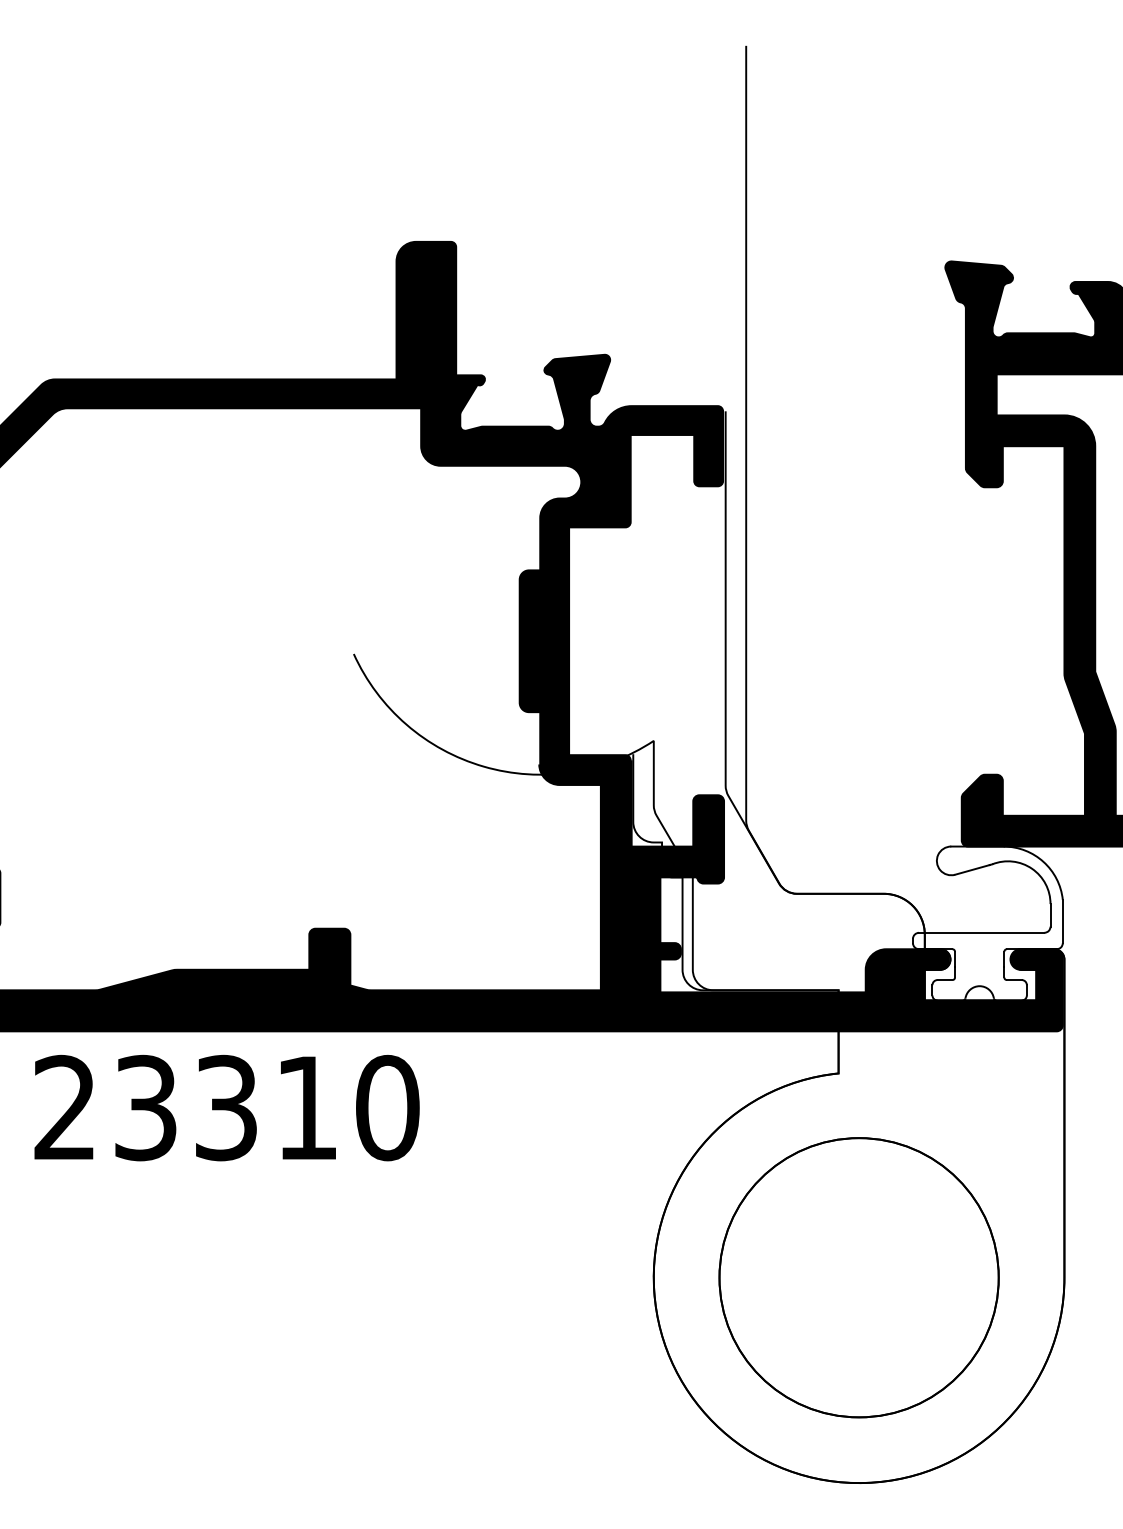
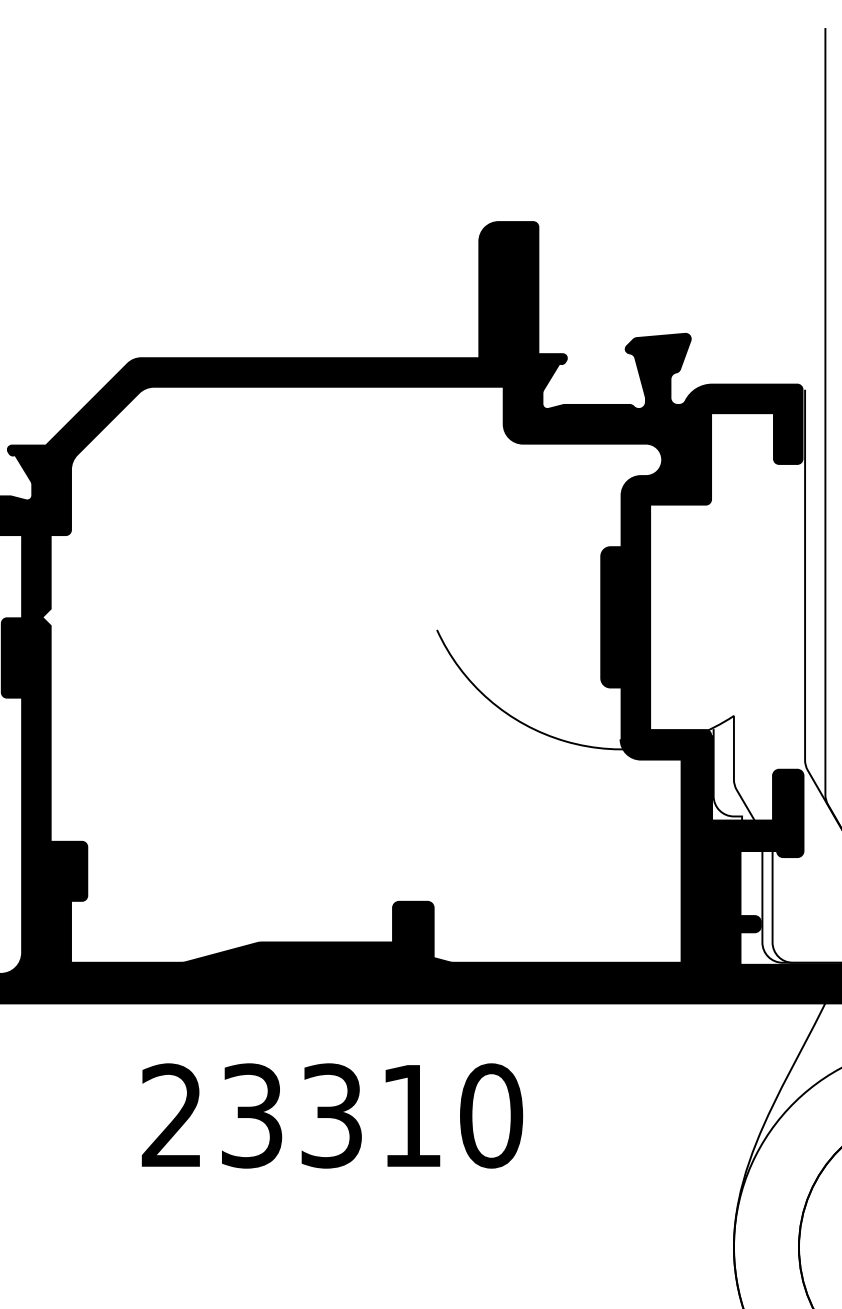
text: (226, 1108) -> (331, 1116), moved

